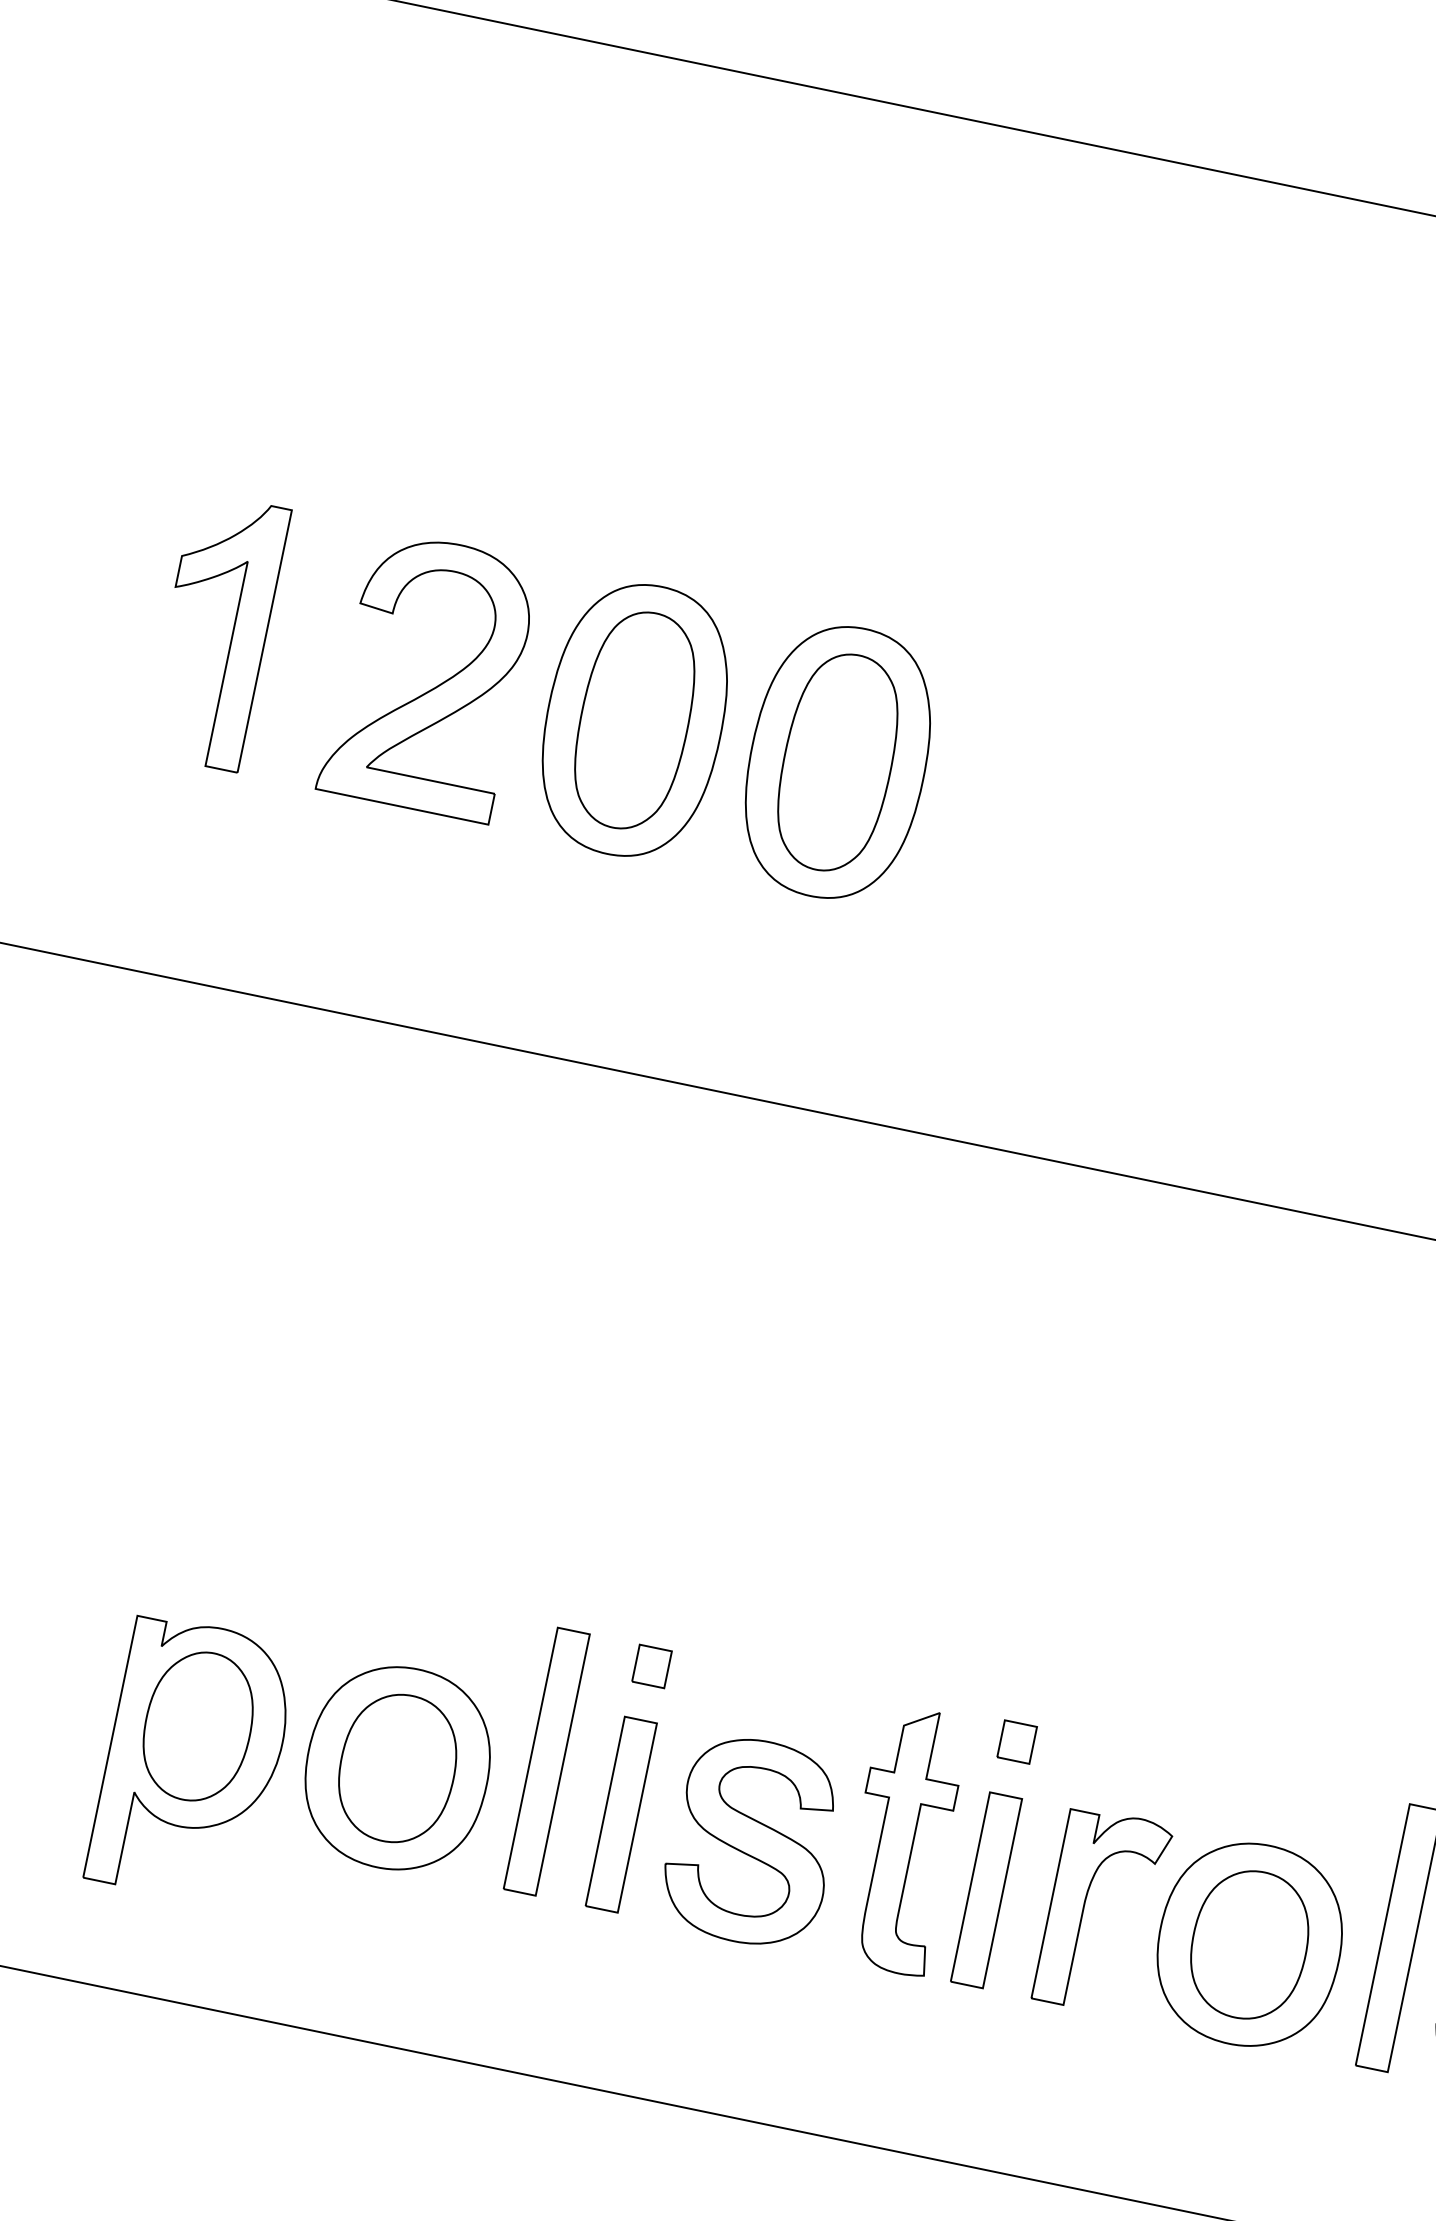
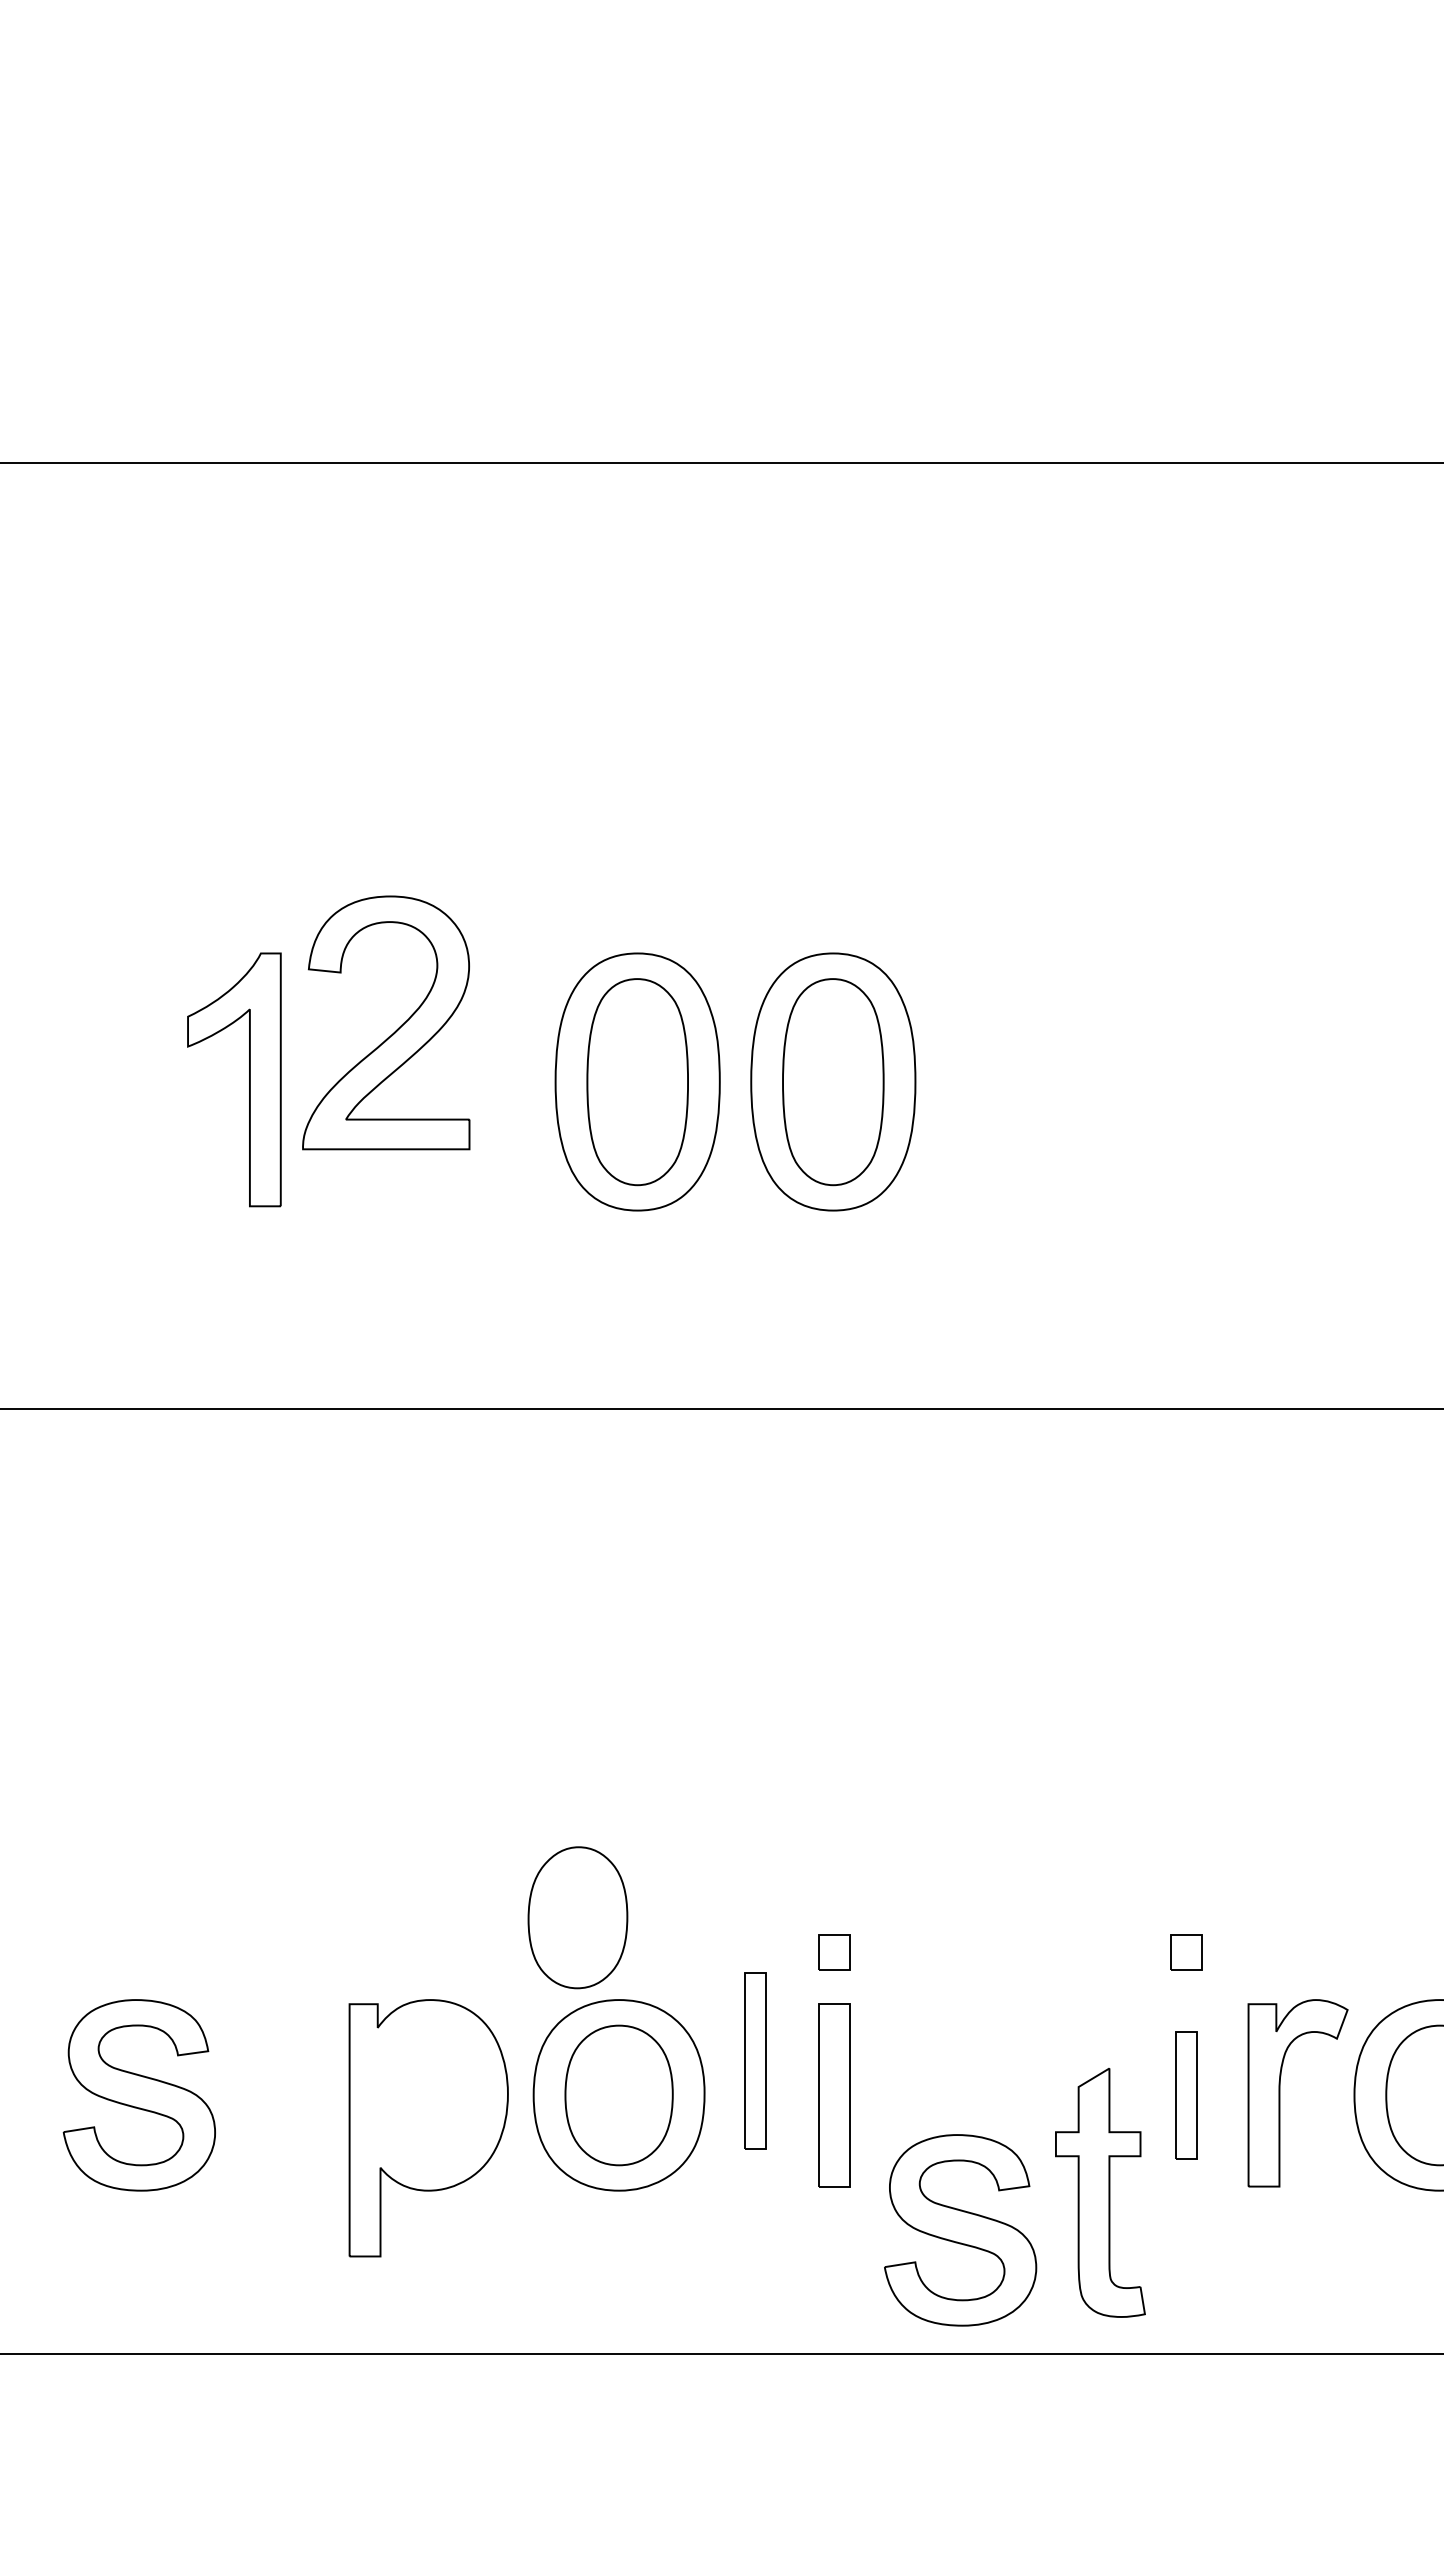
part: (437, 685) -> (395, 1030), moved
part: (197, 1726) -> (577, 1917), moved
part: (546, 1761) -> (755, 2060), size x0.7
part: (903, 1839) -> (1100, 2192), moved
part: (751, 1841) -> (960, 2230), moved
part: (986, 1890) -> (1186, 2095), size x0.7

